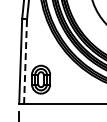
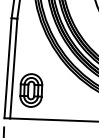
line: (25, 61) -> (13, 68), dashed -> solid

